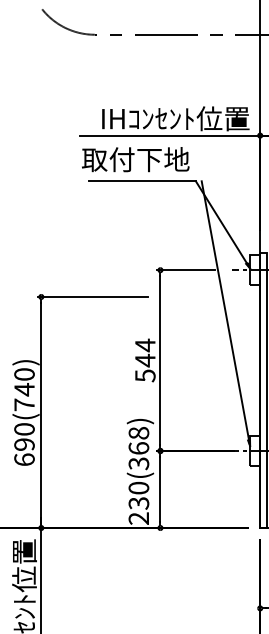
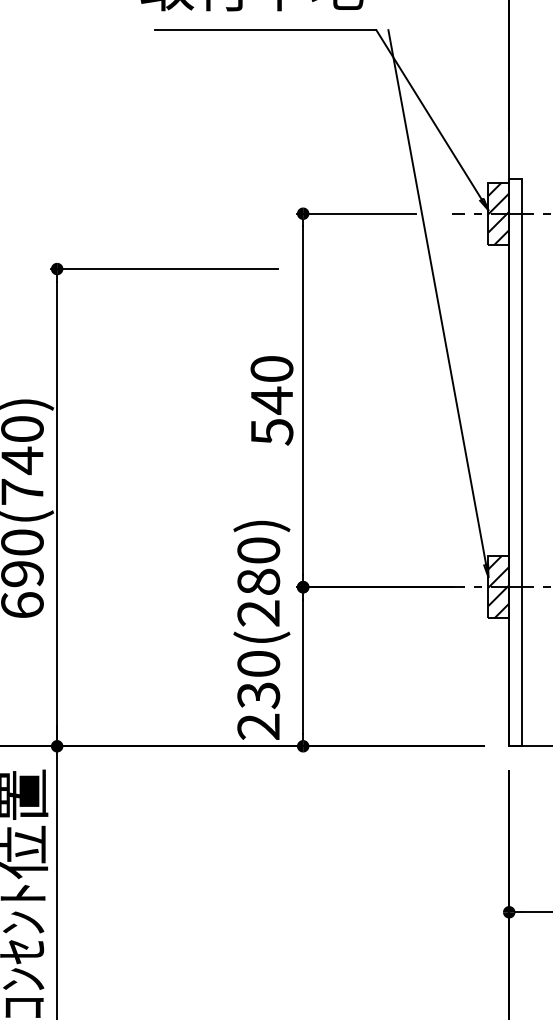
hatch: (255, 270) -> (499, 214), added
text: (145, 345) -> (272, 369), 544 -> 540
text: (138, 448) -> (257, 582), 230(368) -> 230(280)
hatch: (255, 450) -> (499, 586), added

